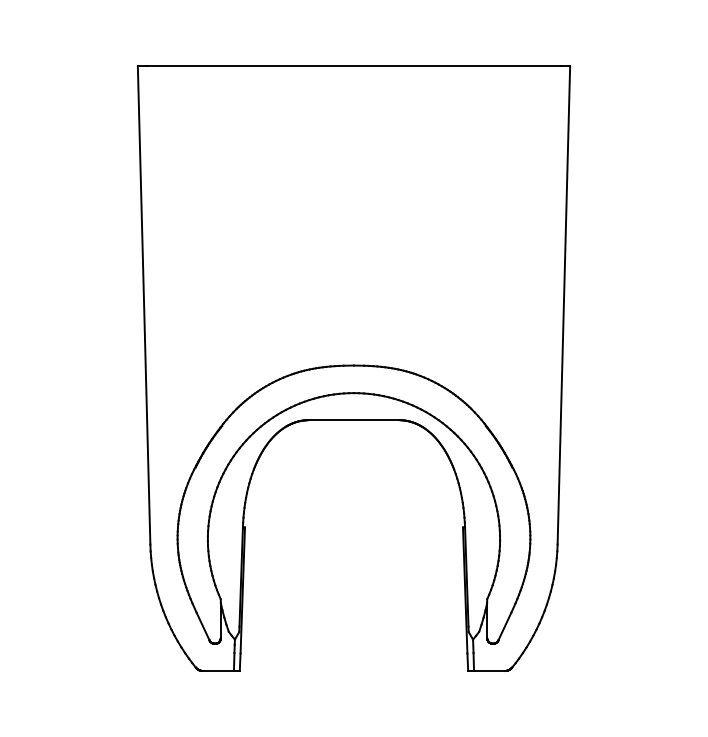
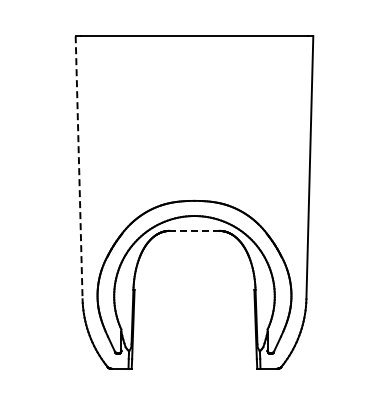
line: (144, 304) -> (79, 167), solid -> dashed
line: (354, 419) -> (194, 230), solid -> dashed

